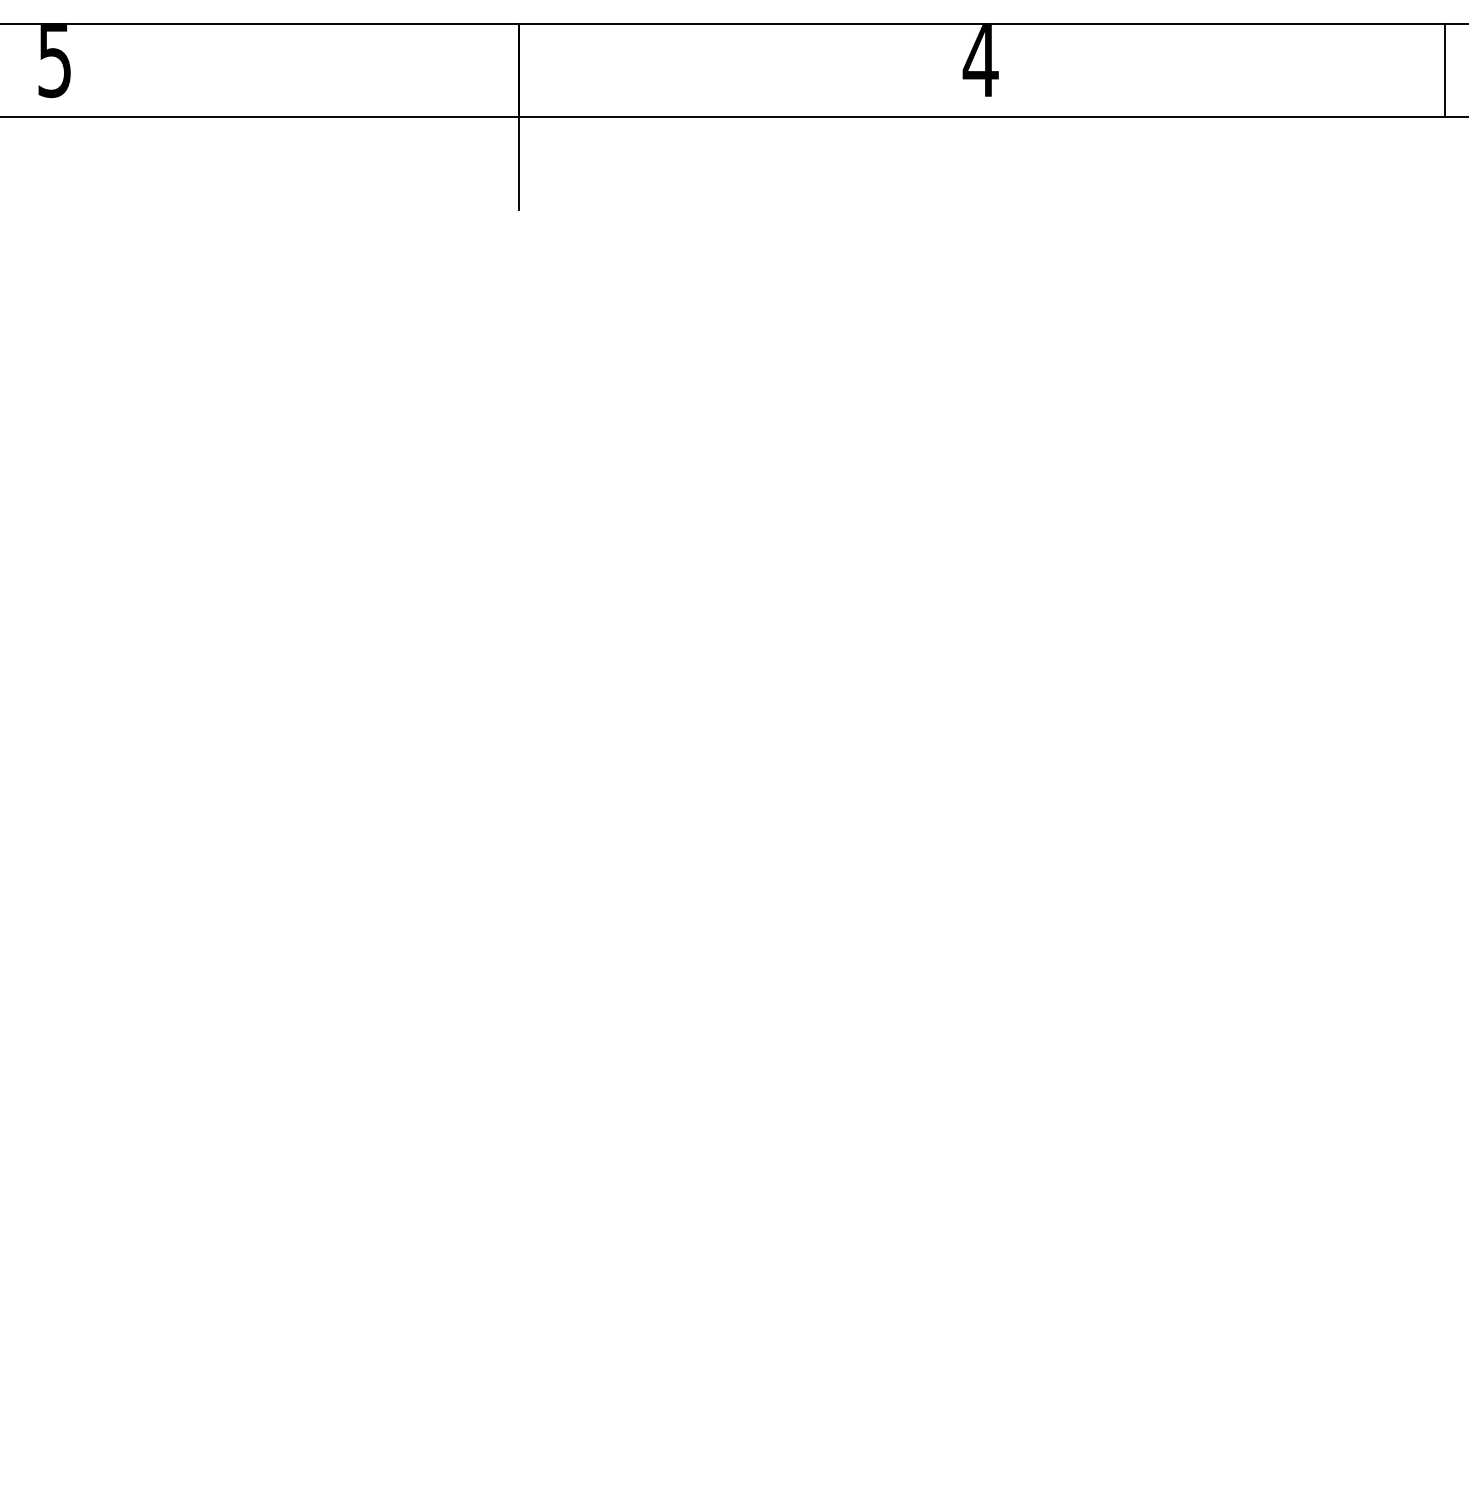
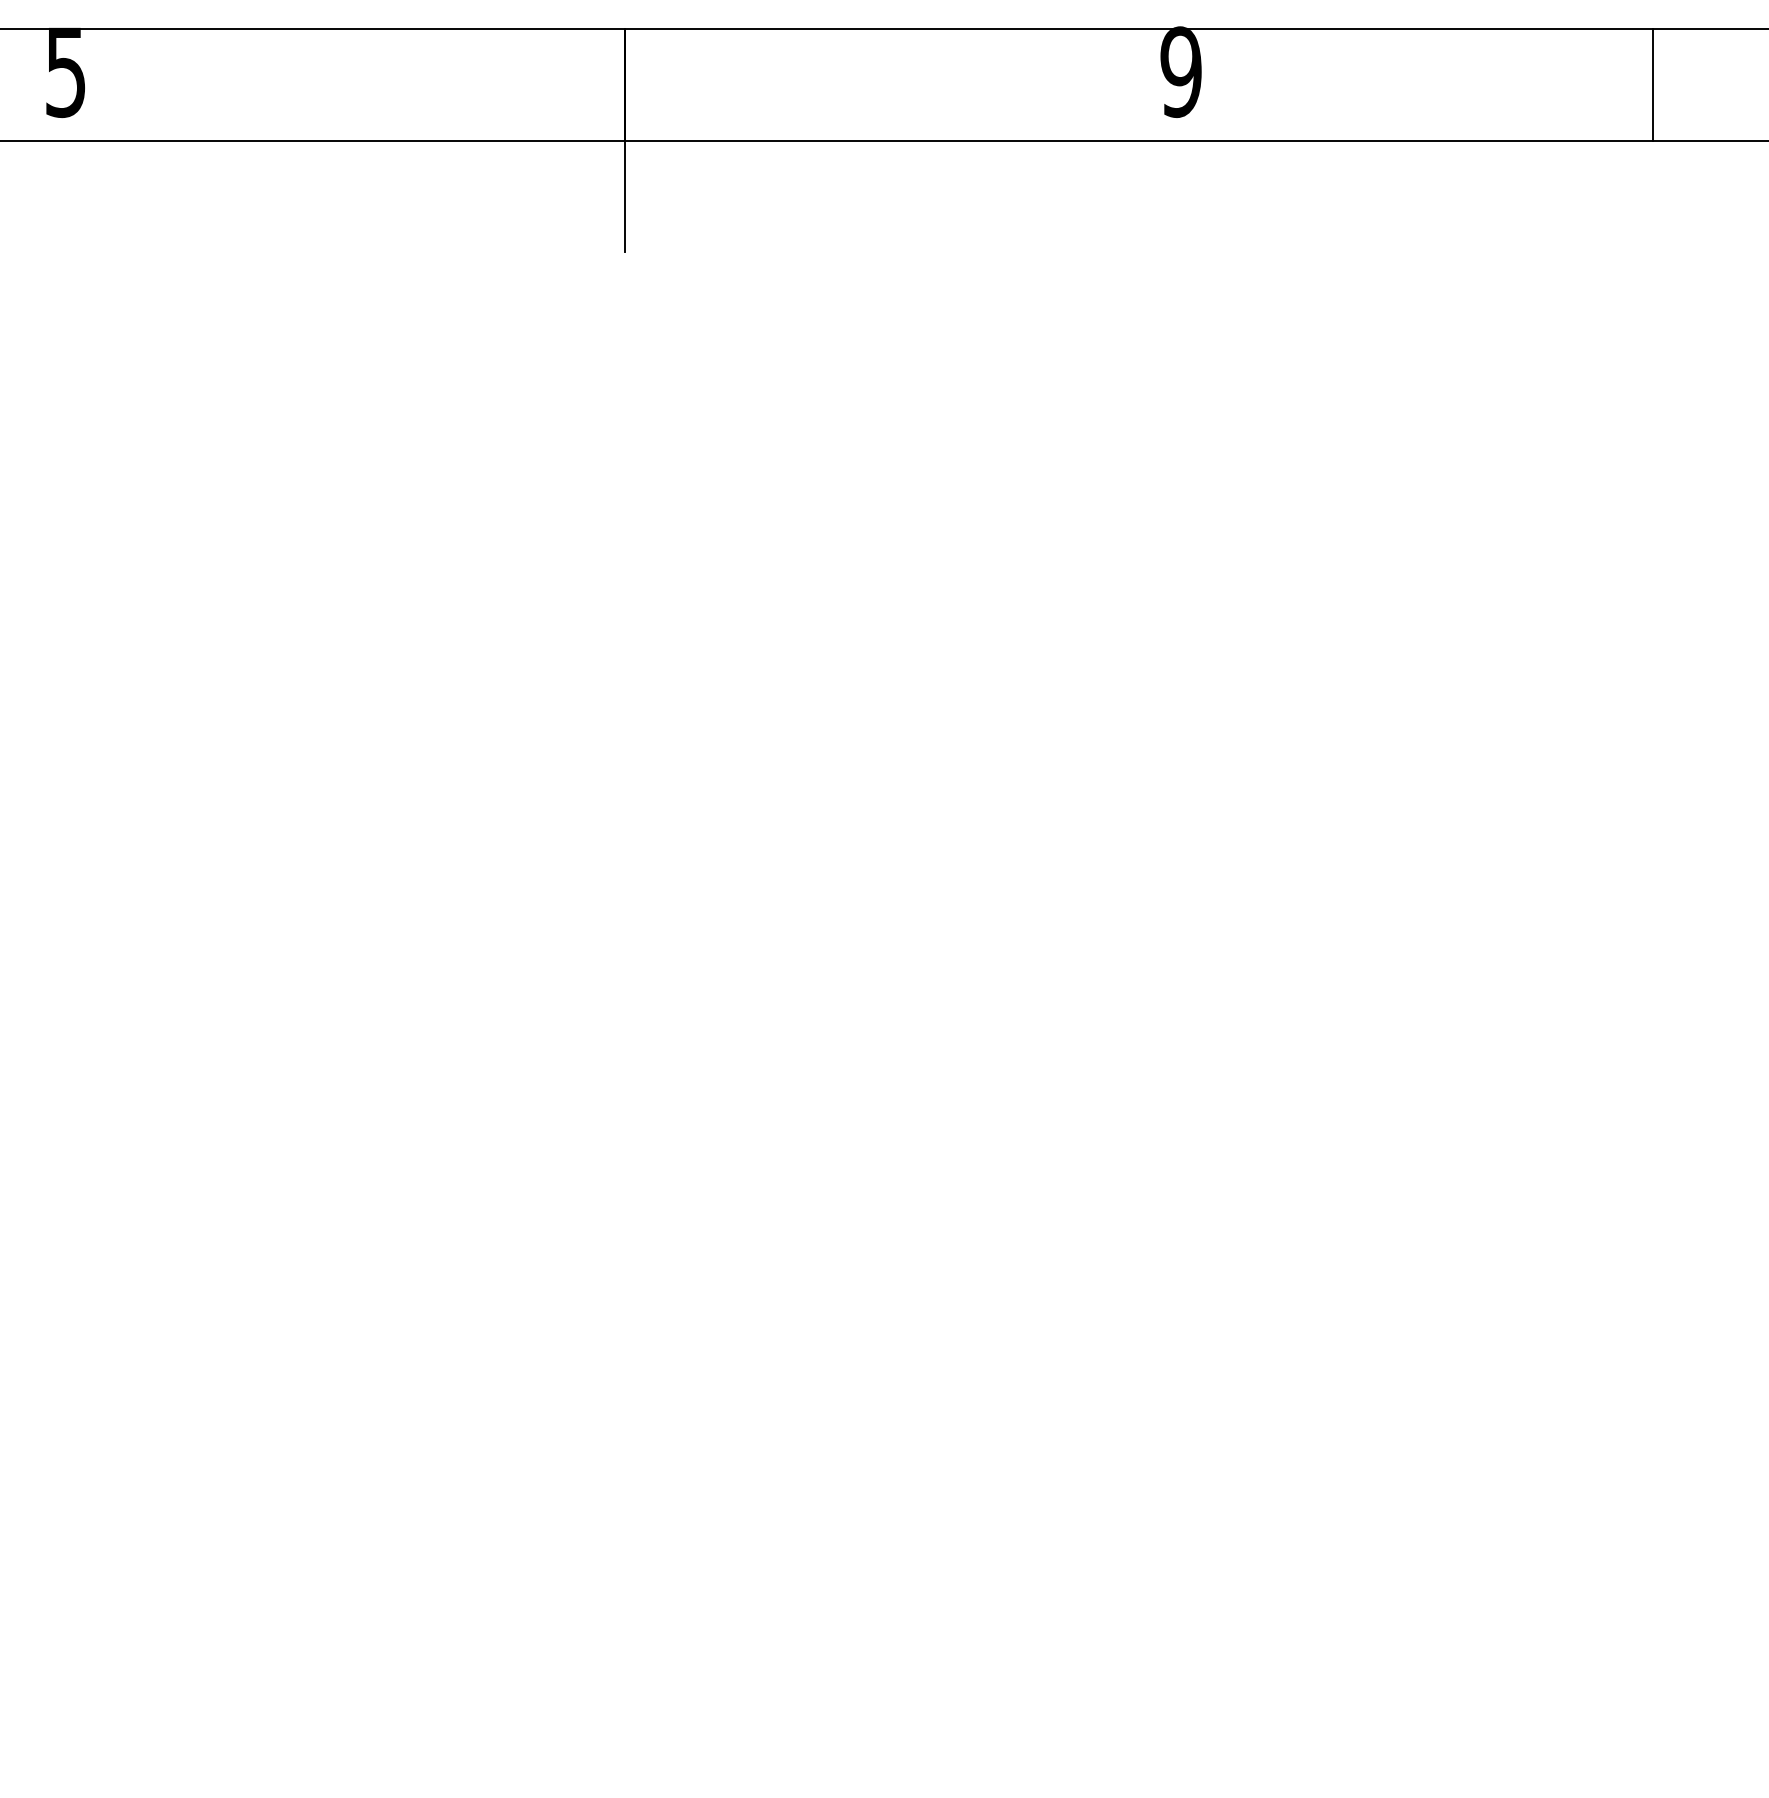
text: (980, 60) -> (1180, 72), 4 -> 9
line: (1444, 70) -> (1652, 84), moved

